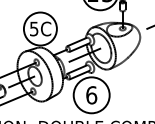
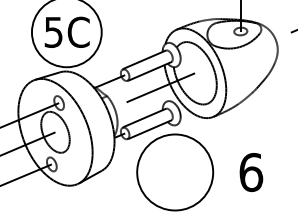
text: (91, 95) -> (250, 172), moved

